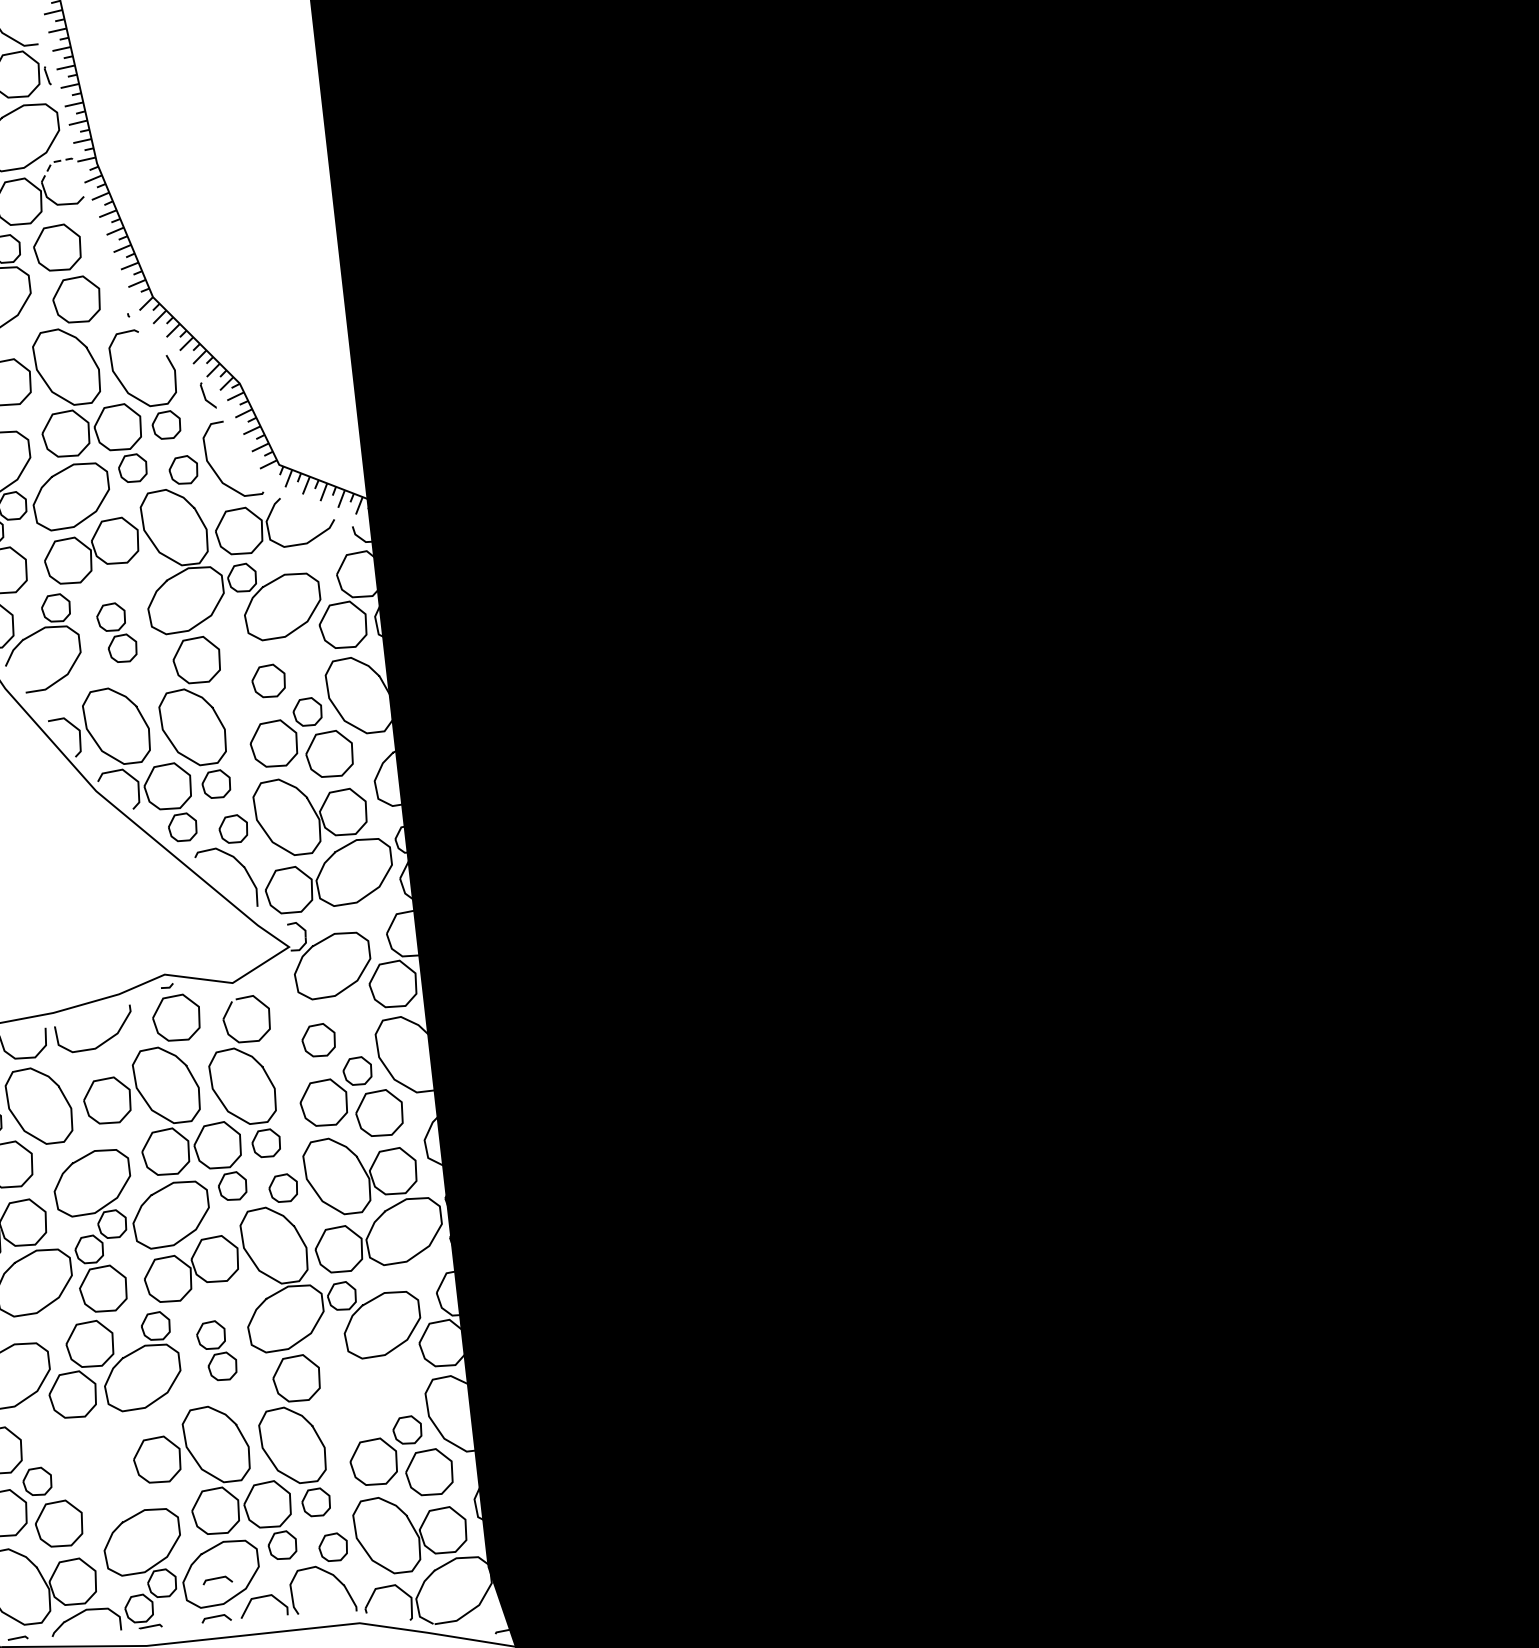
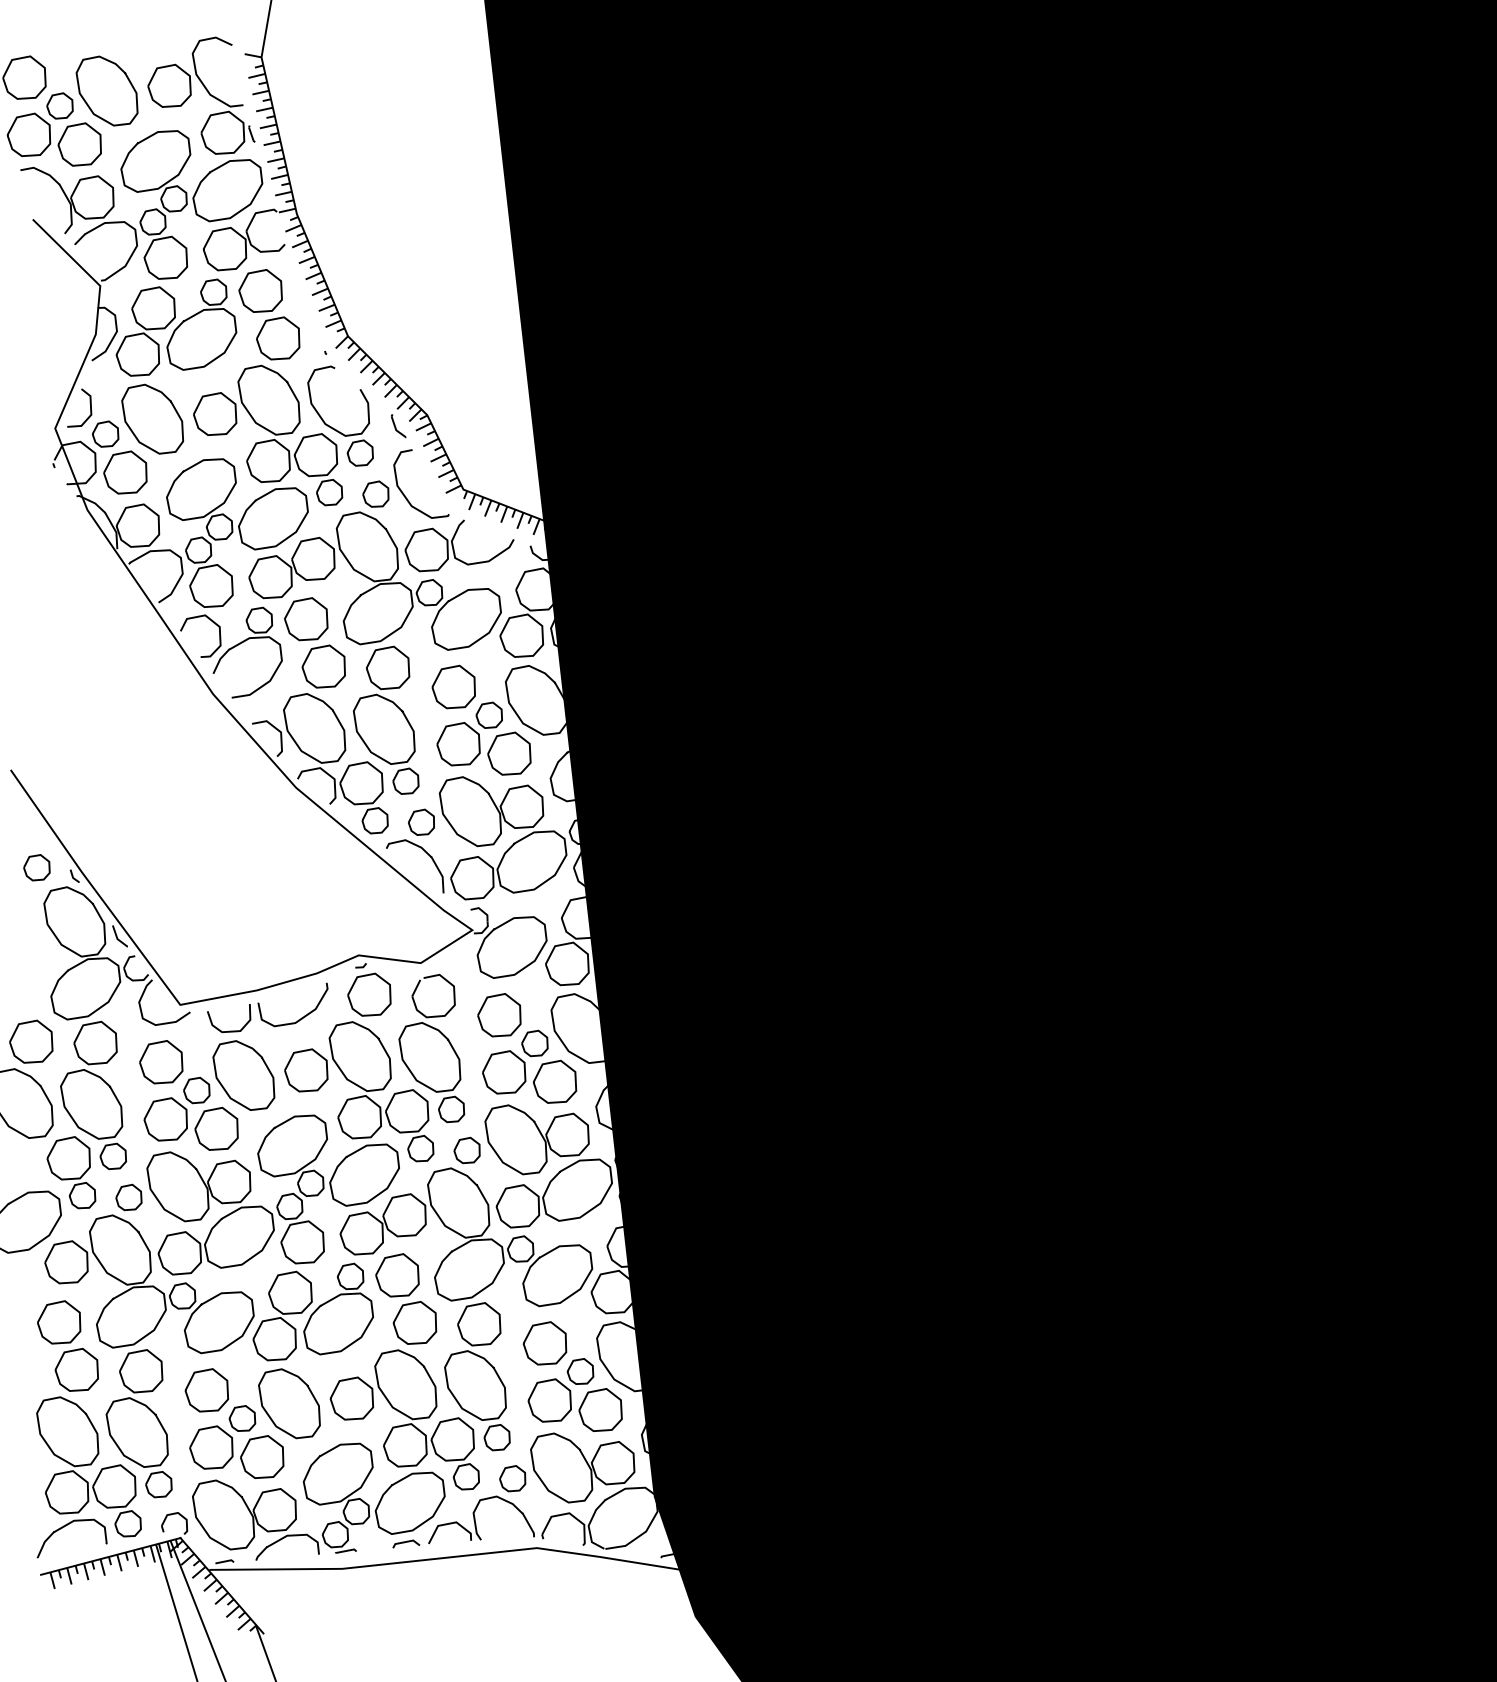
line: (52, 162) -> (256, 213), dashed -> solid
part: (116, 632) -> (314, 642), size x1.67
part: (268, 680) -> (453, 686), size x1.43
part: (318, 1040) -> (499, 1015), size x1.43
part: (216, 1350) -> (406, 1298), size x1.67
part: (368, 1399) -> (544, 1343), added
curve: (69, 1480) -> (271, 1417), added
line: (218, 1578) -> (407, 1507), removed

